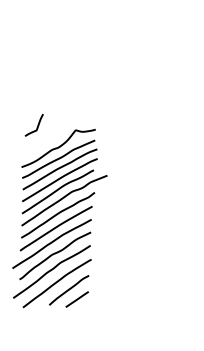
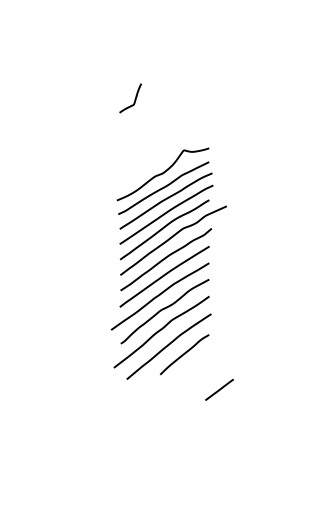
curve: (37, 126) -> (134, 99), moved
line: (77, 299) -> (219, 389), moved

